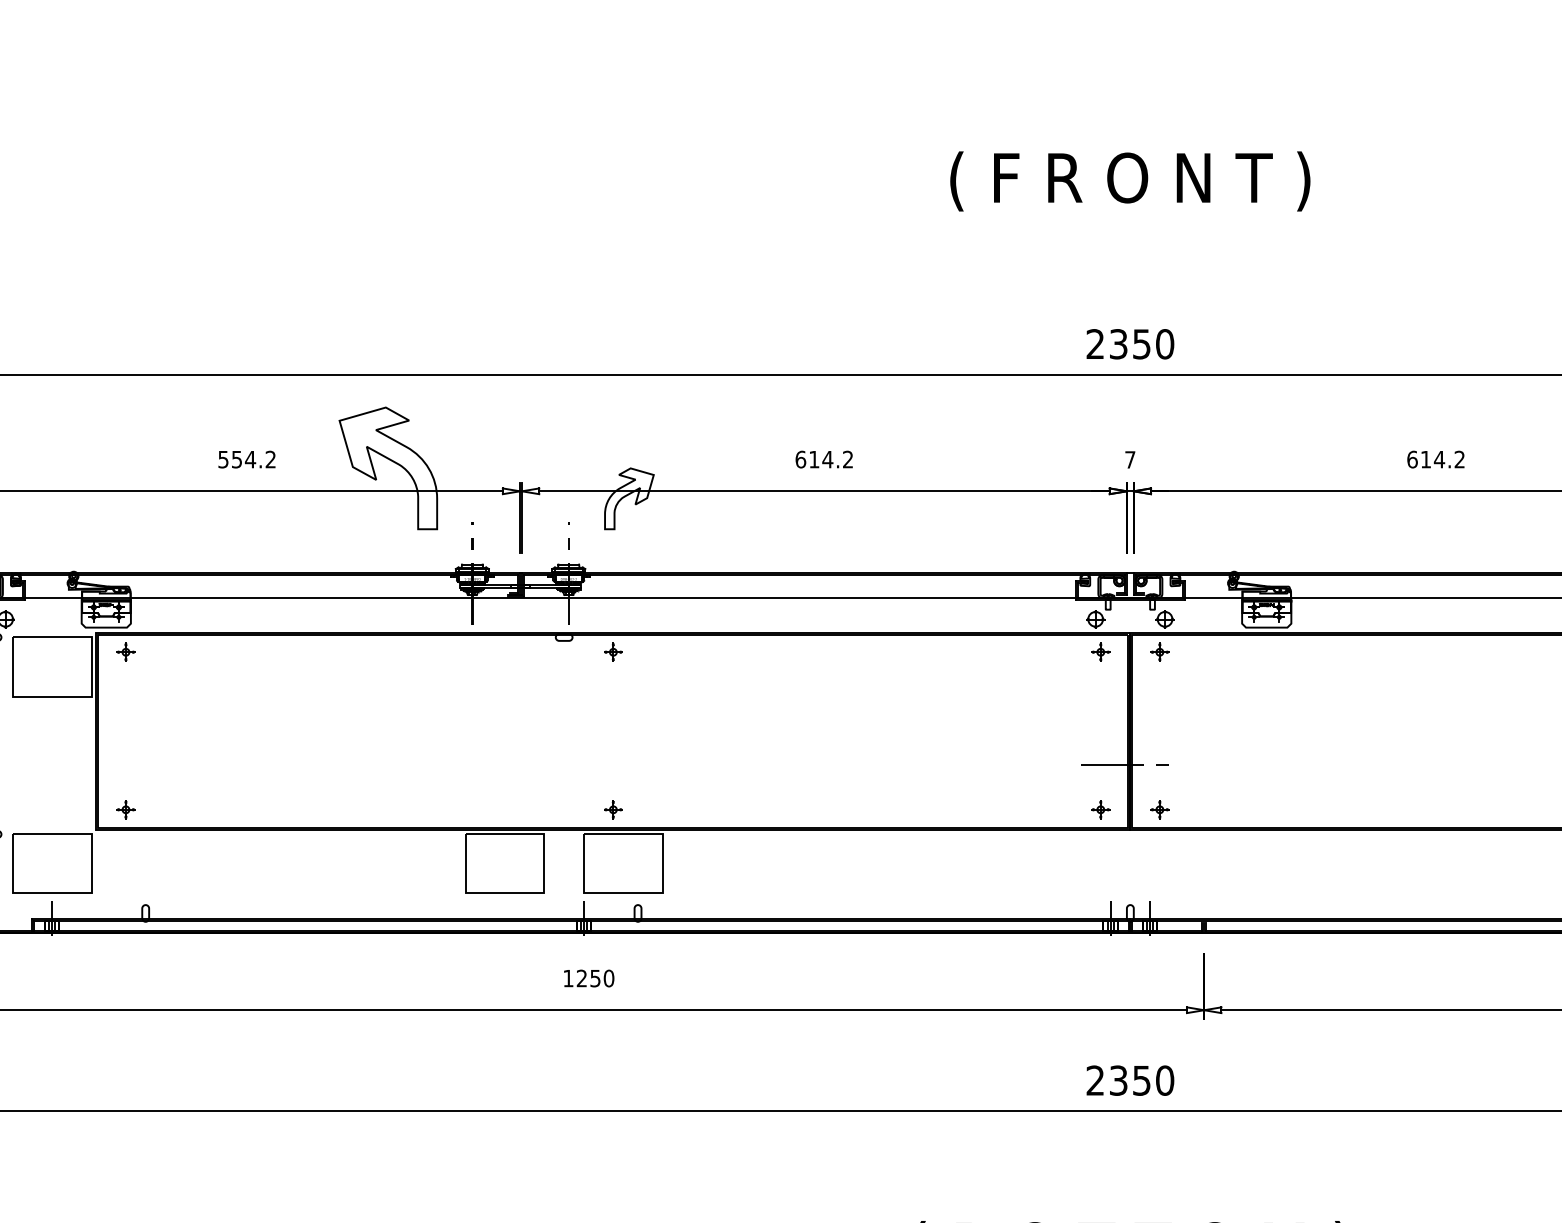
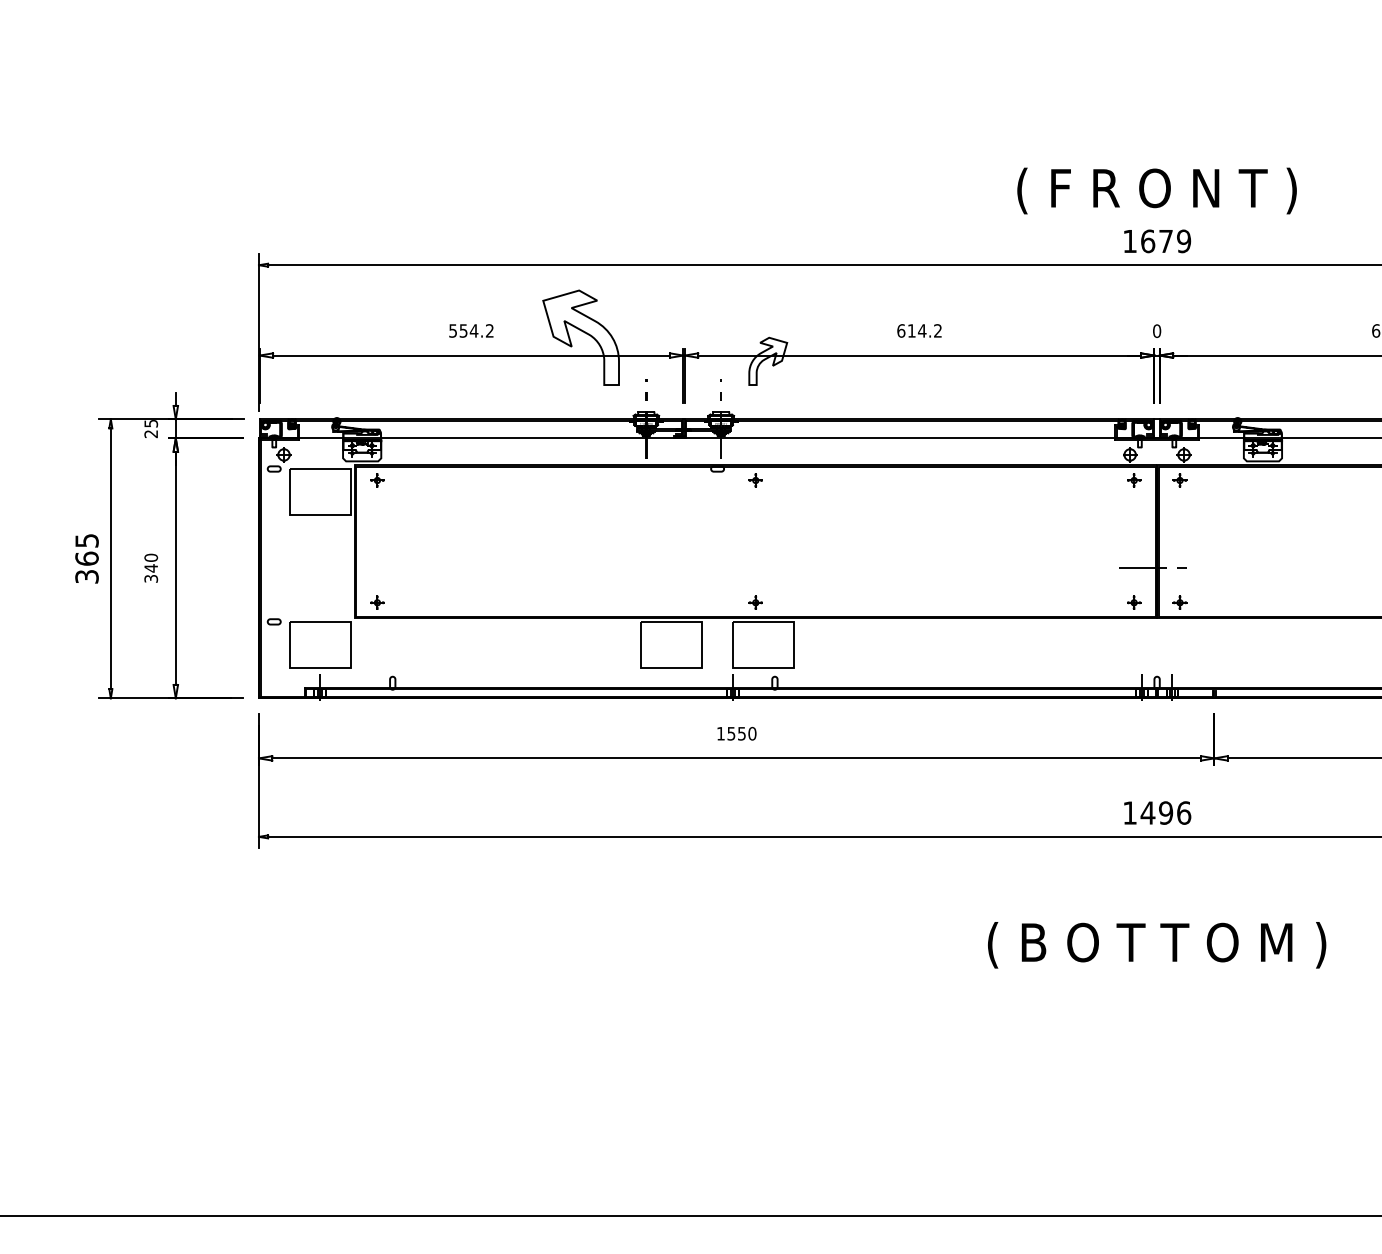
text: (1129, 180) -> (1156, 190), moved
text: (1130, 344) -> (1157, 241), 2350 -> 1679
text: (1130, 459) -> (1157, 330), 7 -> 0
text: (582, 978) -> (731, 733), 1250 -> 1550
text: (1130, 1079) -> (1157, 812), 2350 -> 1496

